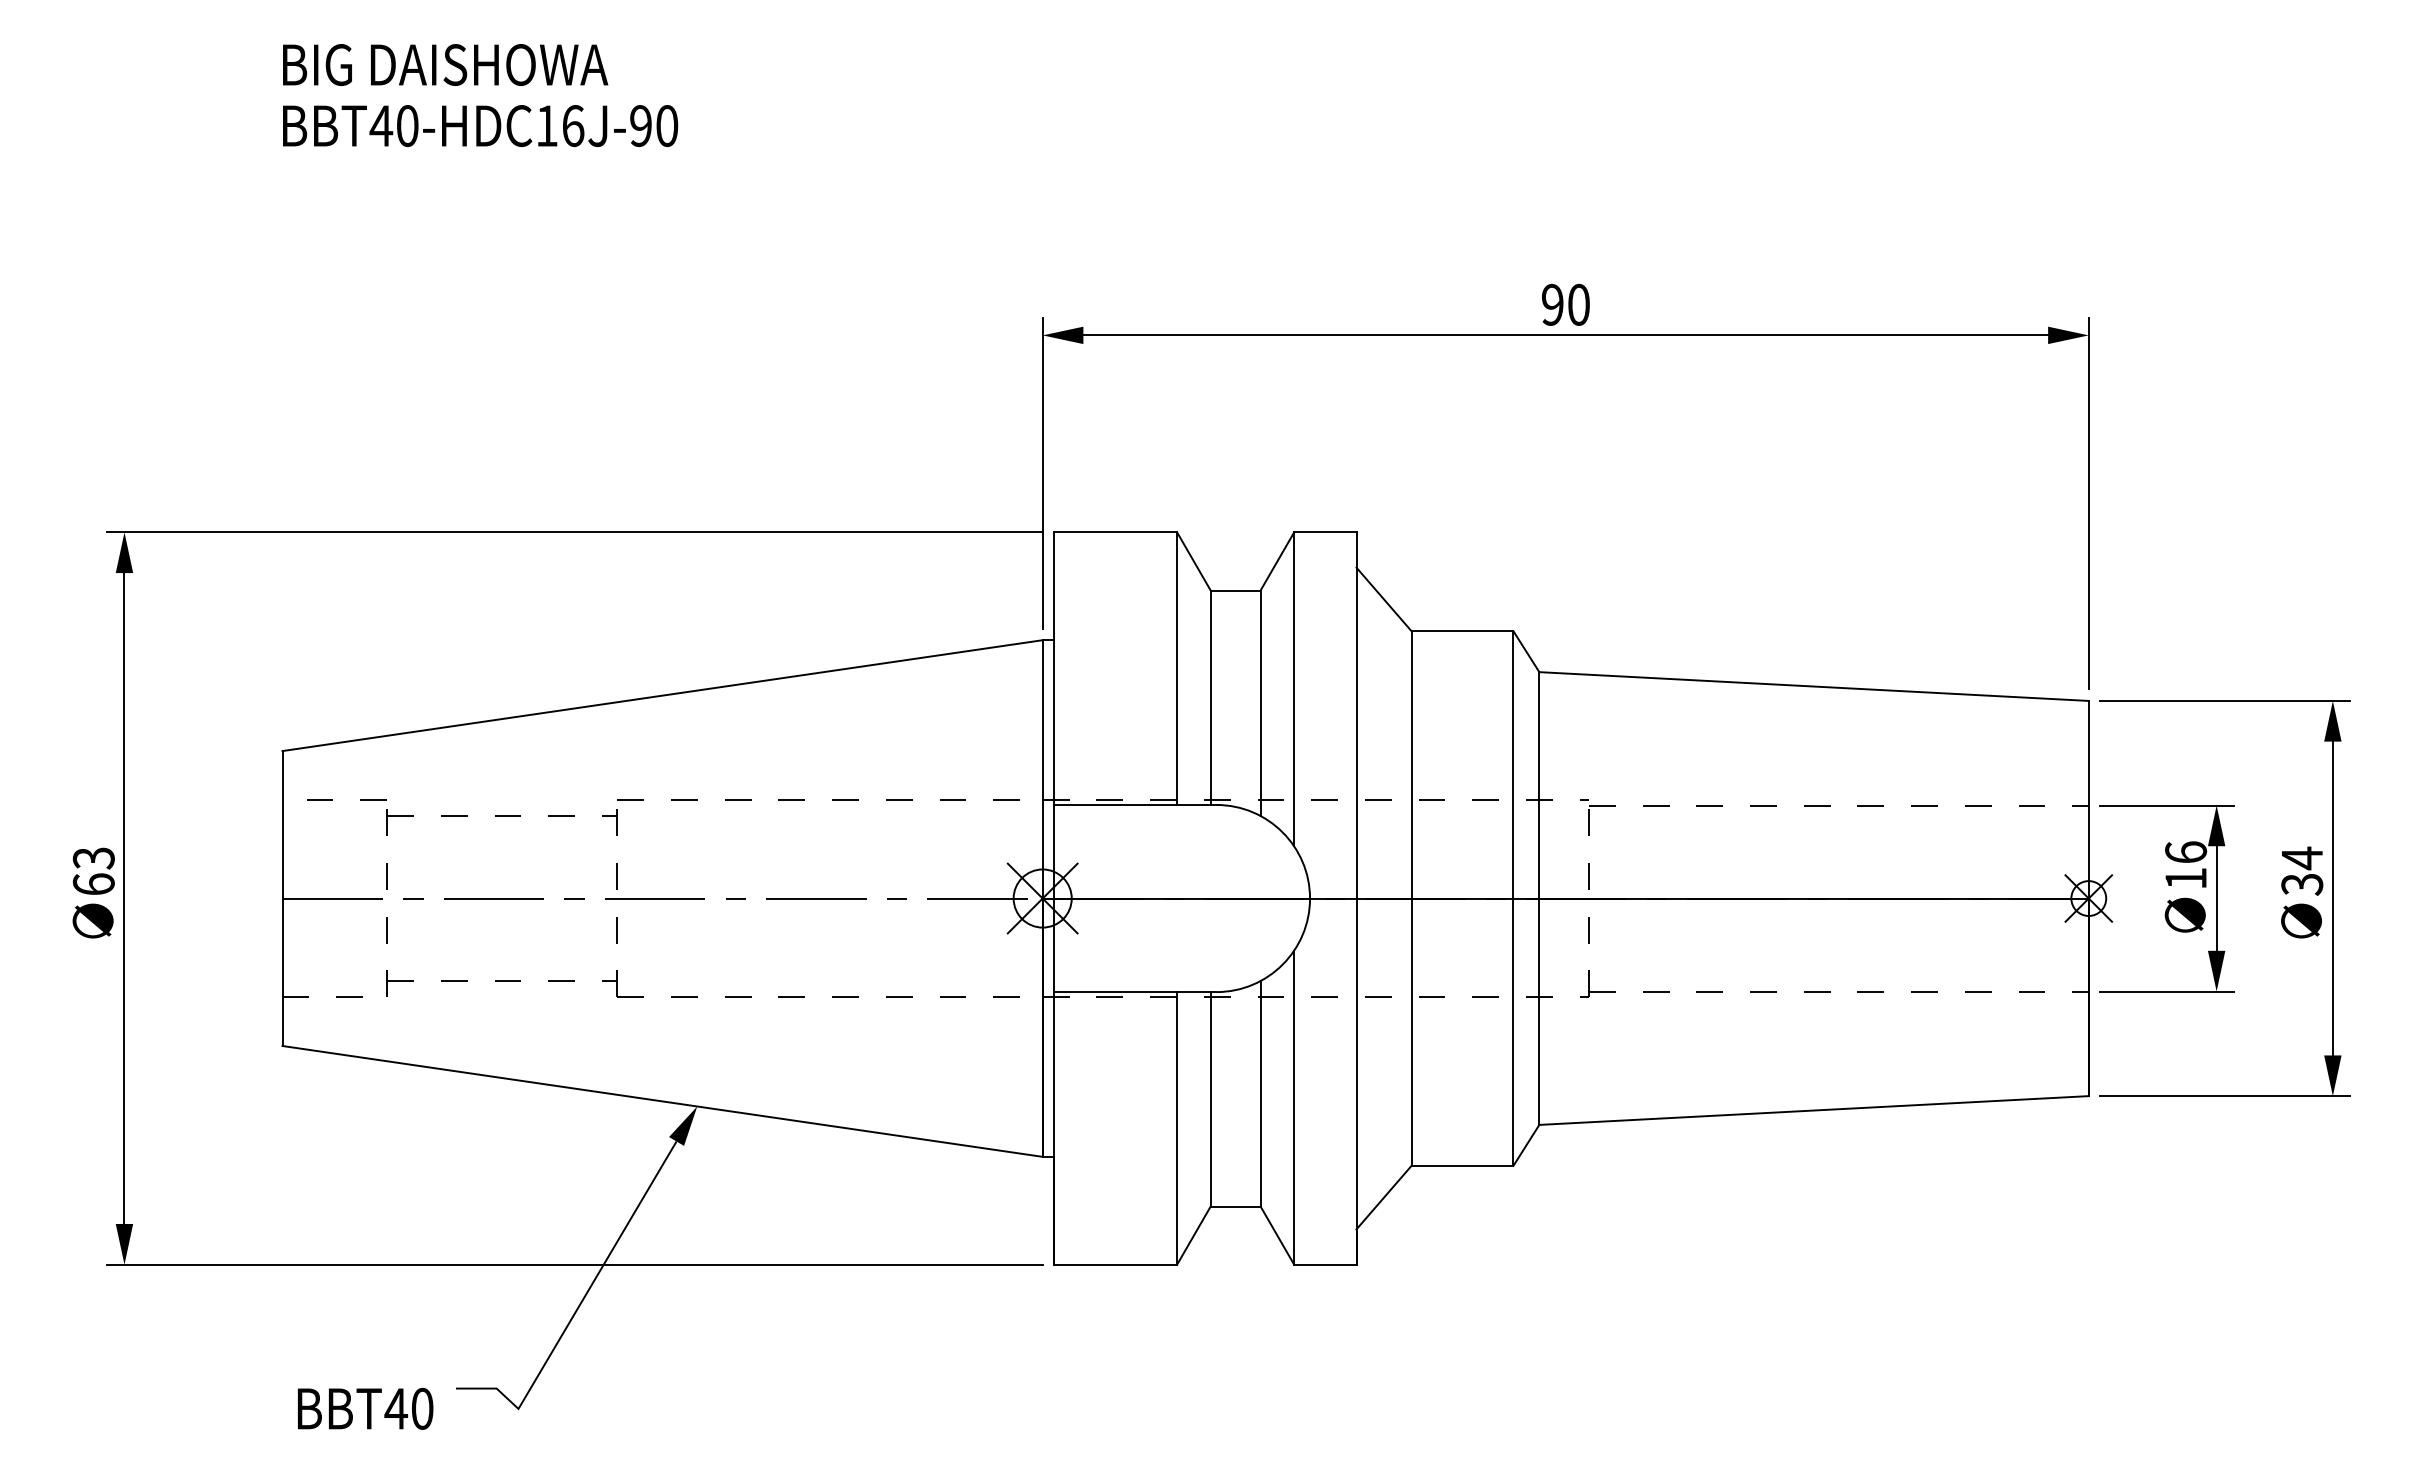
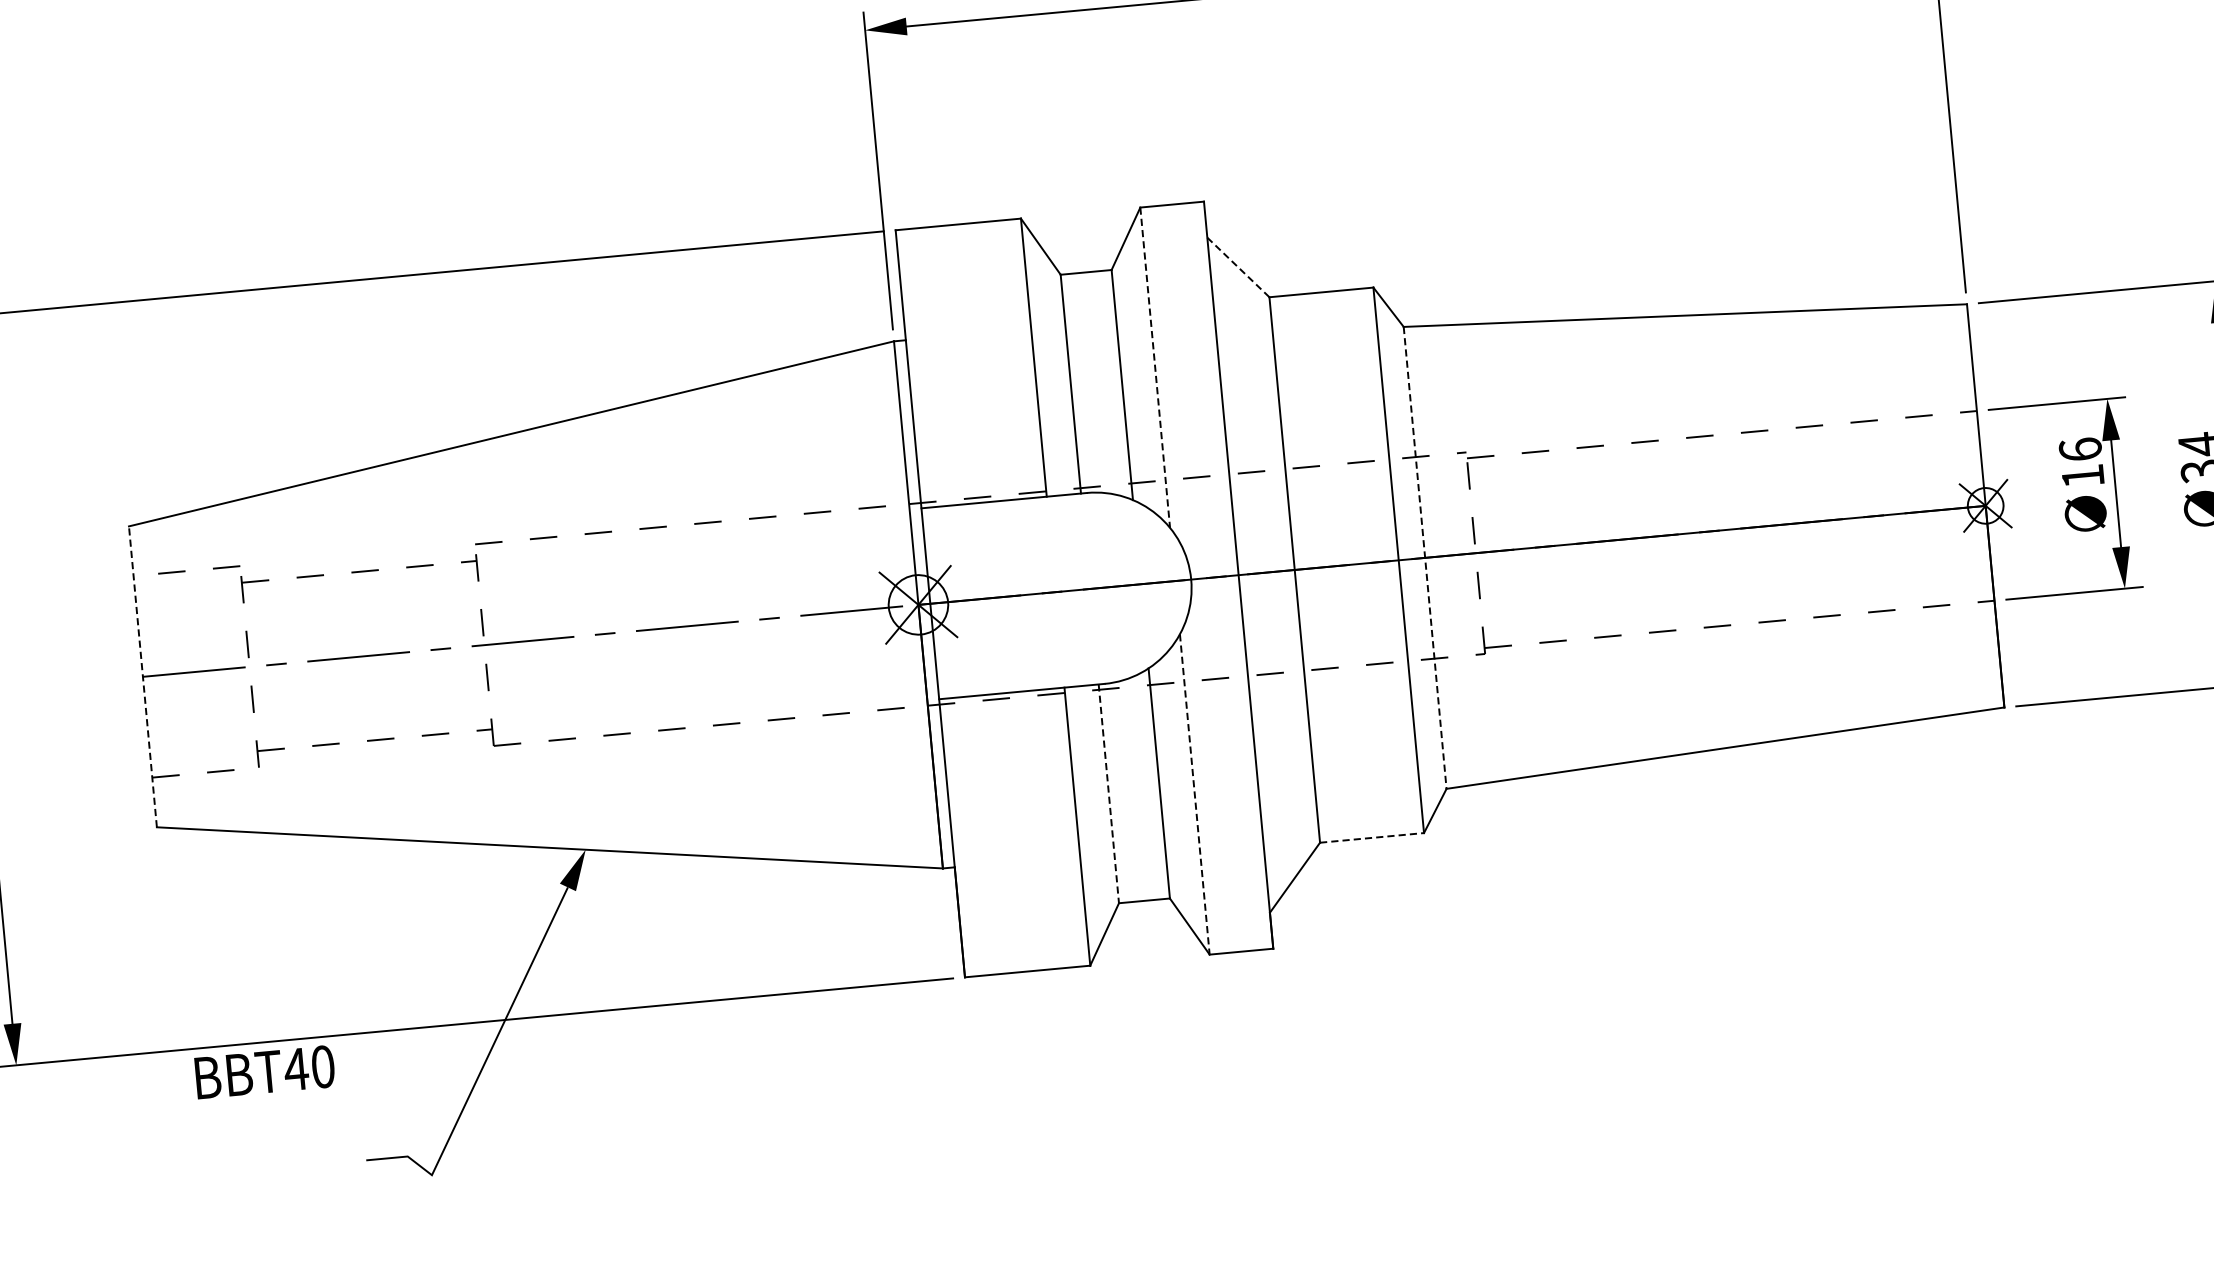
line: (1384, 599) -> (1238, 267), solid -> dashed
line: (1294, 689) -> (1155, 367), solid -> dashed
line: (282, 898) -> (142, 676), solid -> dashed
line: (1539, 899) -> (1425, 558), solid -> dashed
line: (1210, 1099) -> (1108, 794), solid -> dashed
line: (1294, 1107) -> (1195, 794), solid -> dashed
line: (1462, 1165) -> (1372, 837), solid -> dashed
text: (365, 1408) -> (264, 1071), moved

